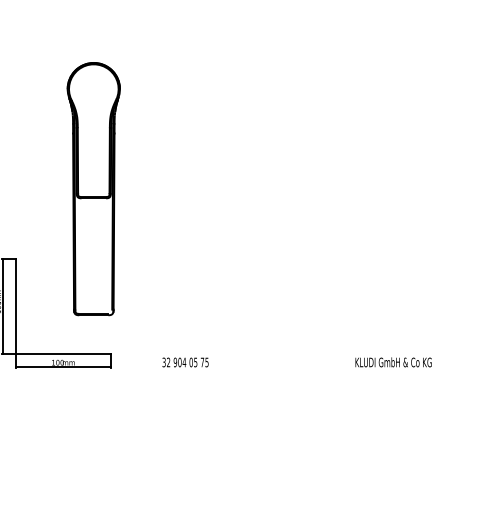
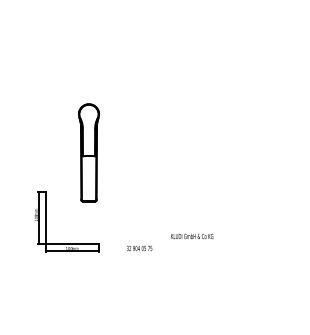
part: (92, 188) -> (88, 152), size x0.7
text: (394, 362) -> (192, 236), moved

